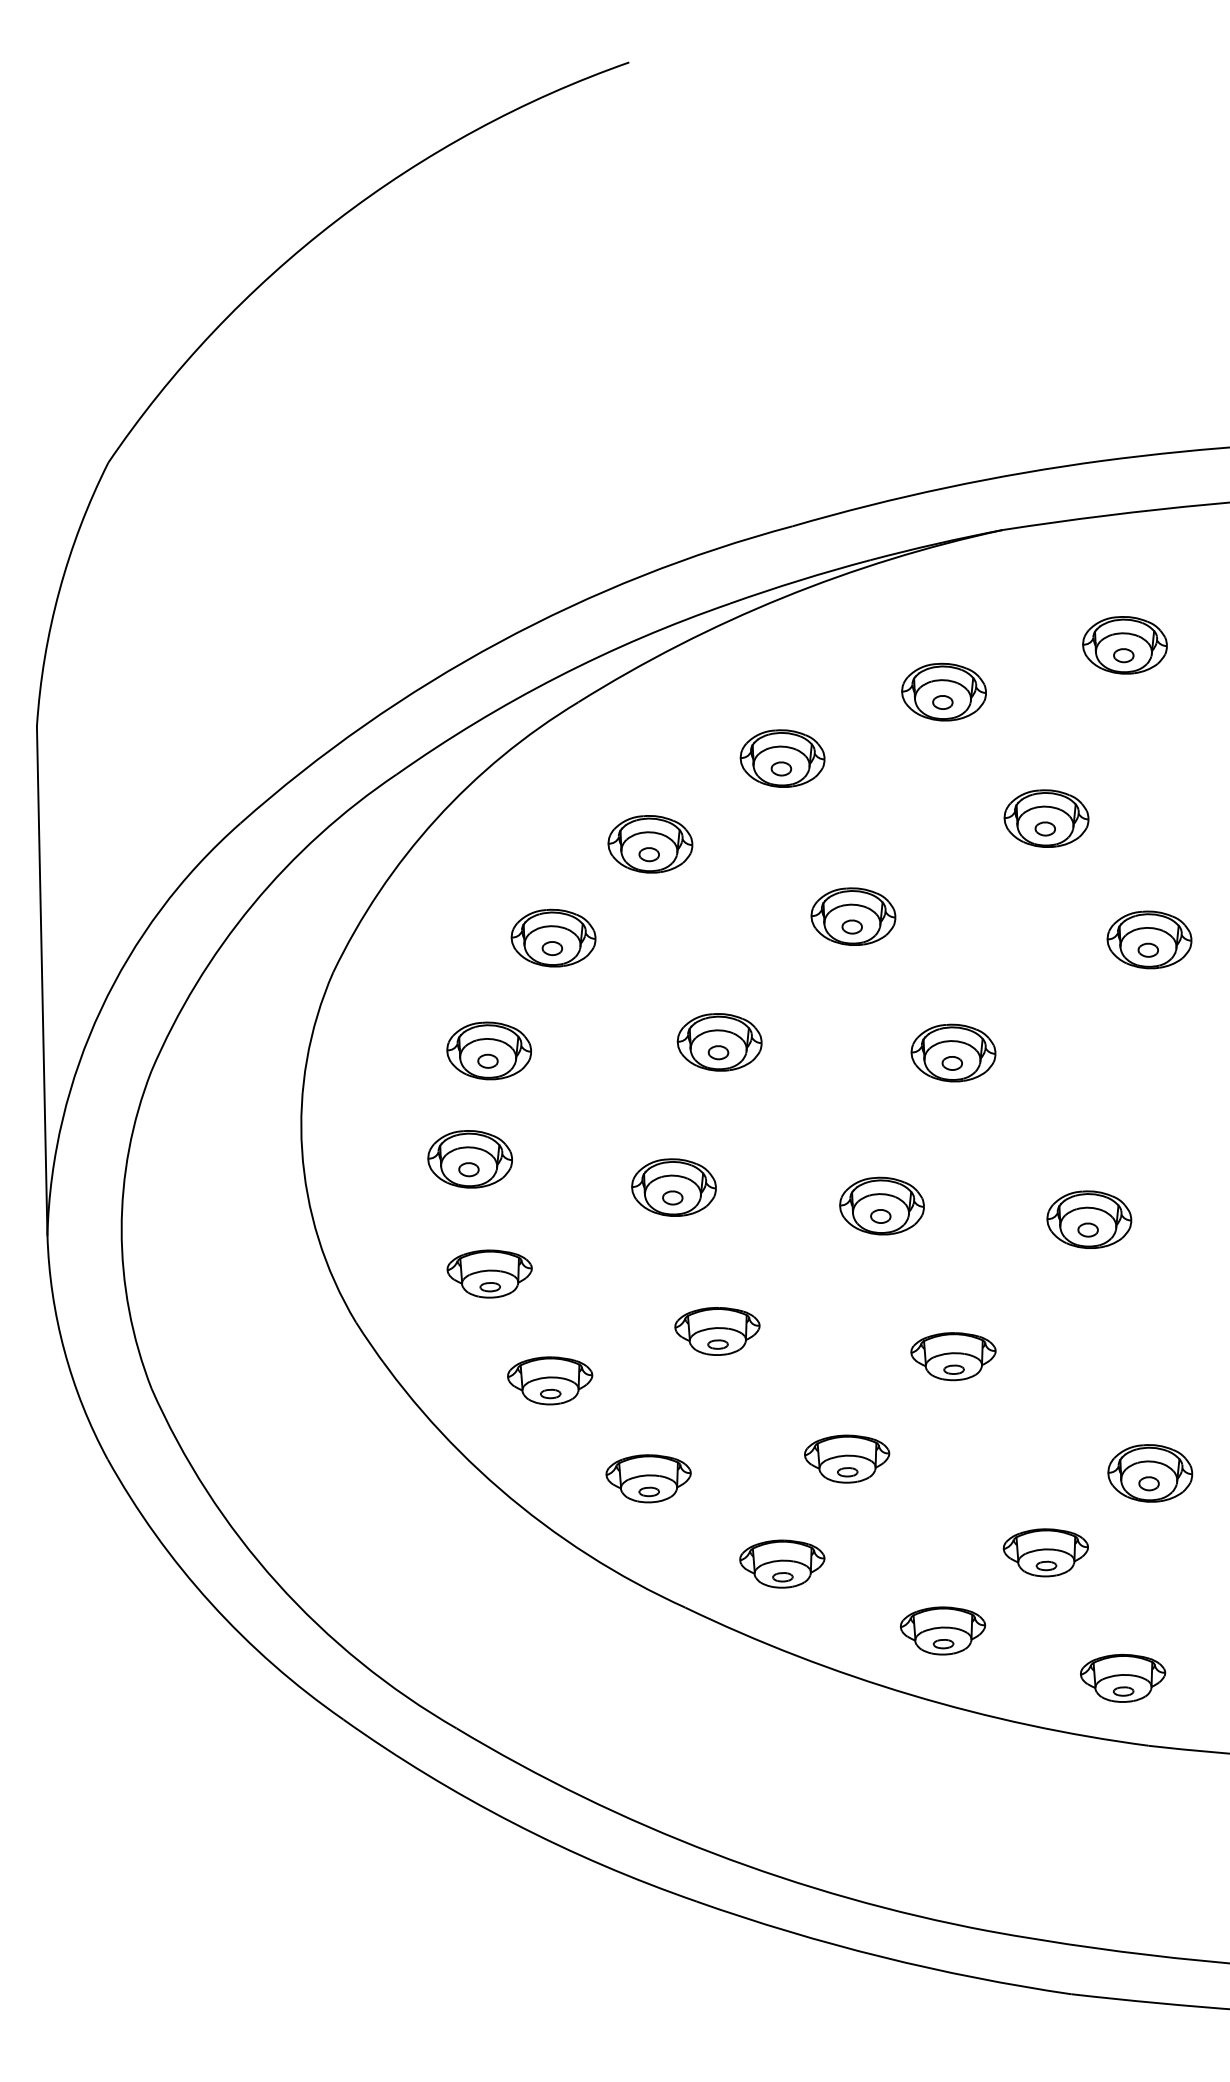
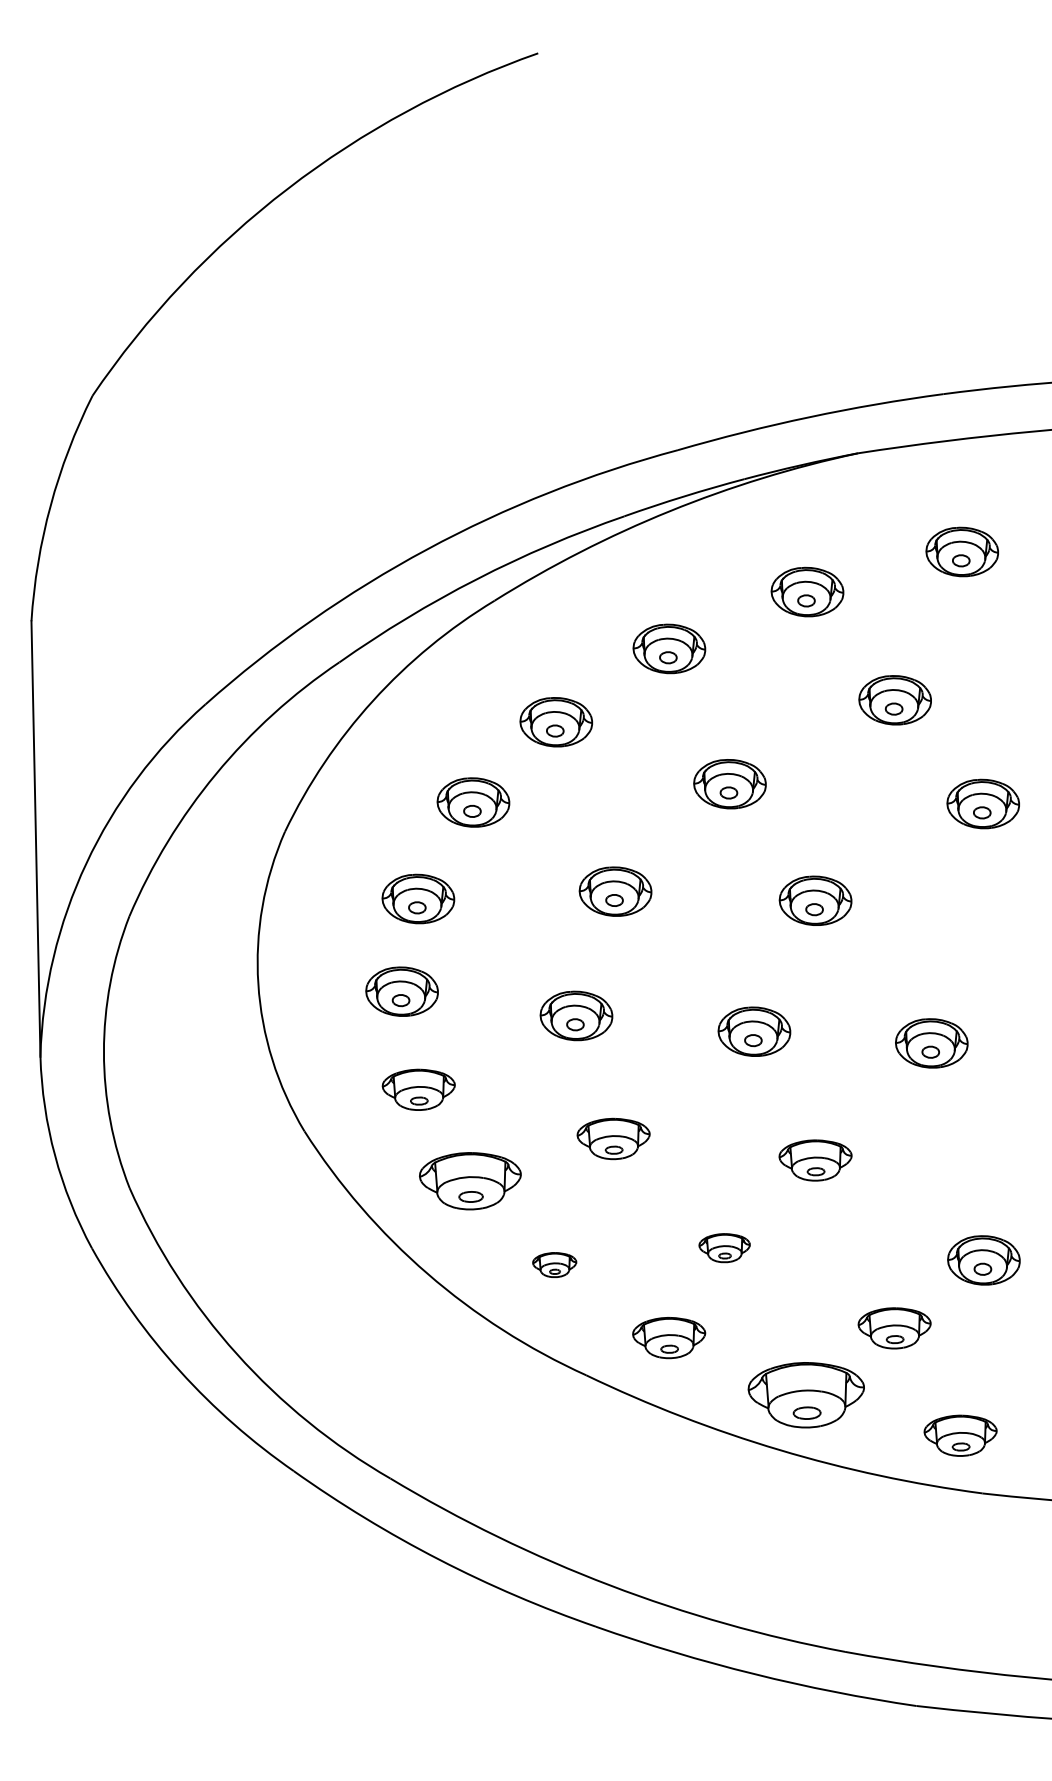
part: (550, 1380) -> (470, 1180), size x1.4
part: (847, 1458) -> (724, 1247), size x0.7
part: (648, 1478) -> (554, 1264), size x0.6
part: (943, 1630) -> (807, 1394), size x1.6

